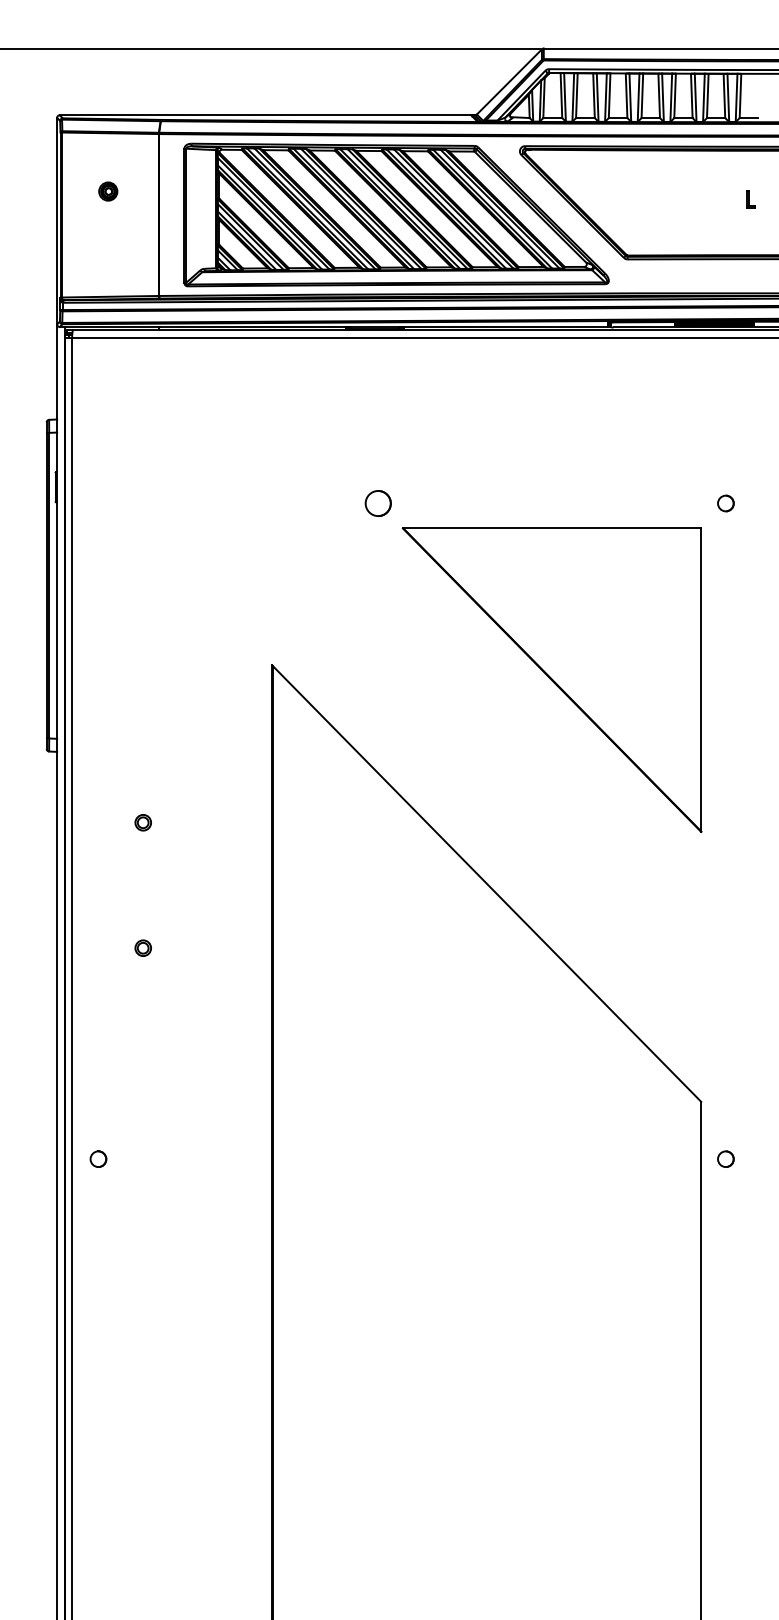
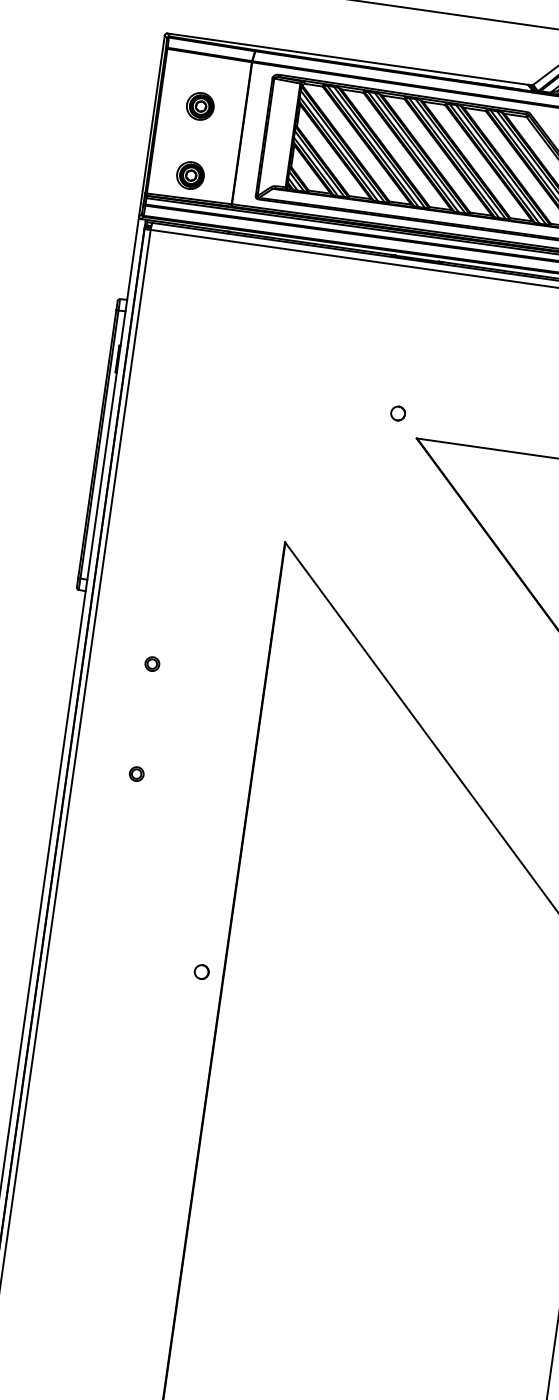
part: (108, 191) -> (200, 106), size x1.67
part: (108, 270) -> (190, 175), added
part: (377, 503) -> (397, 413), size x0.62
part: (98, 1158) -> (201, 971), moved

